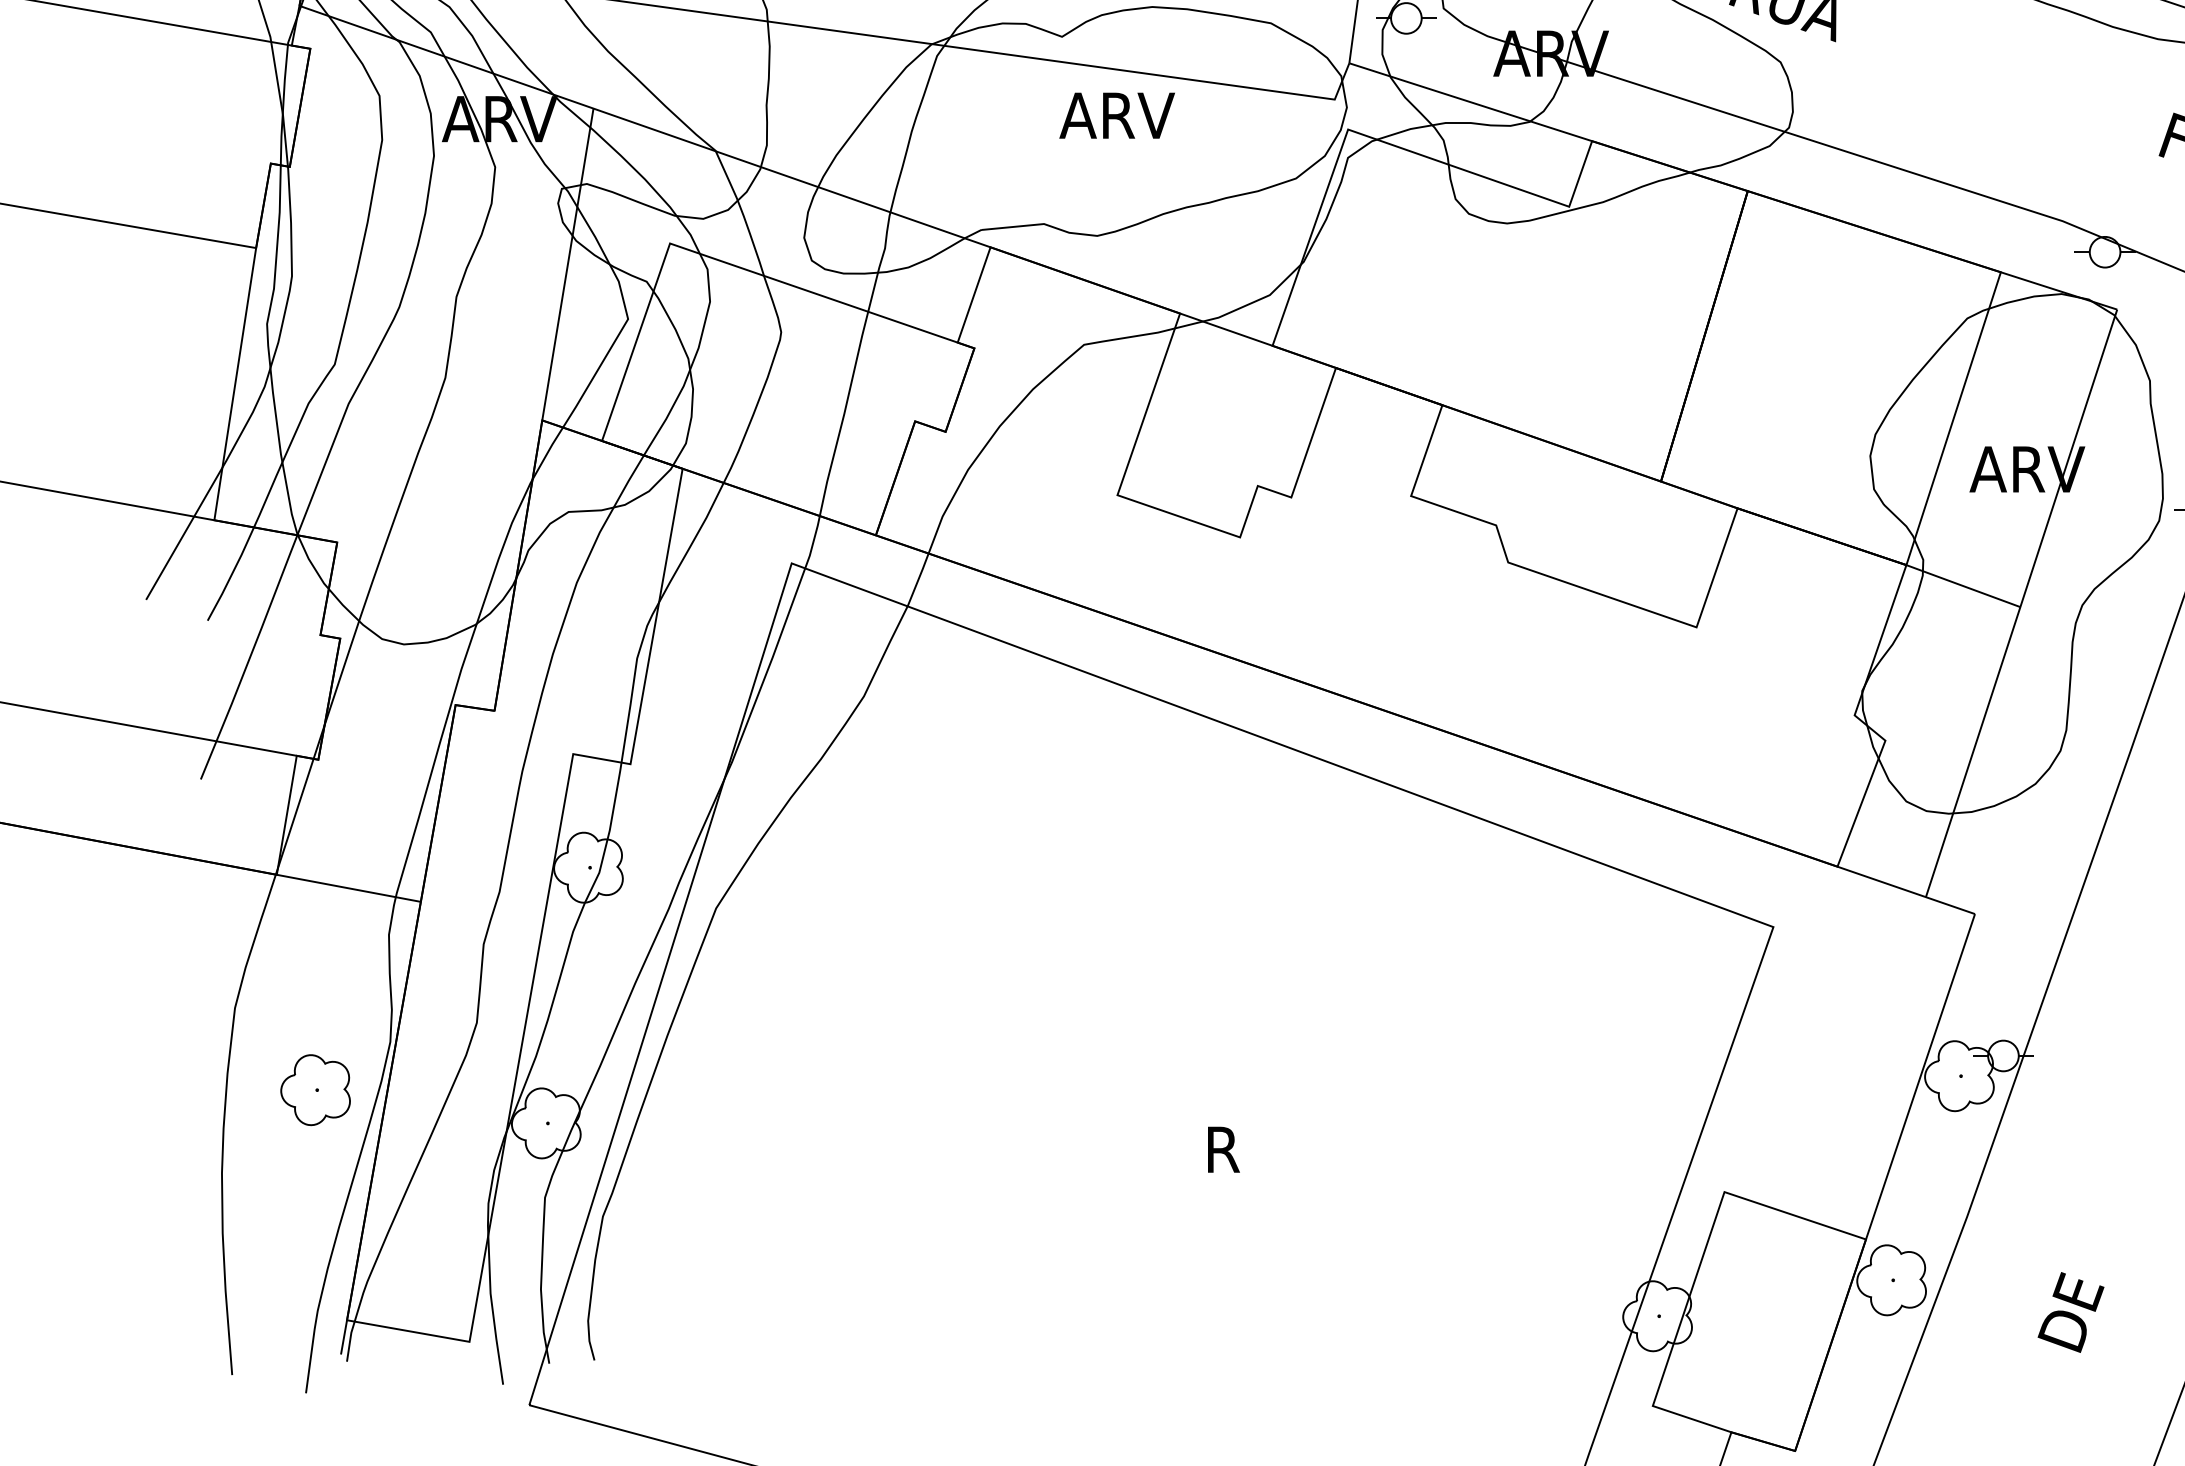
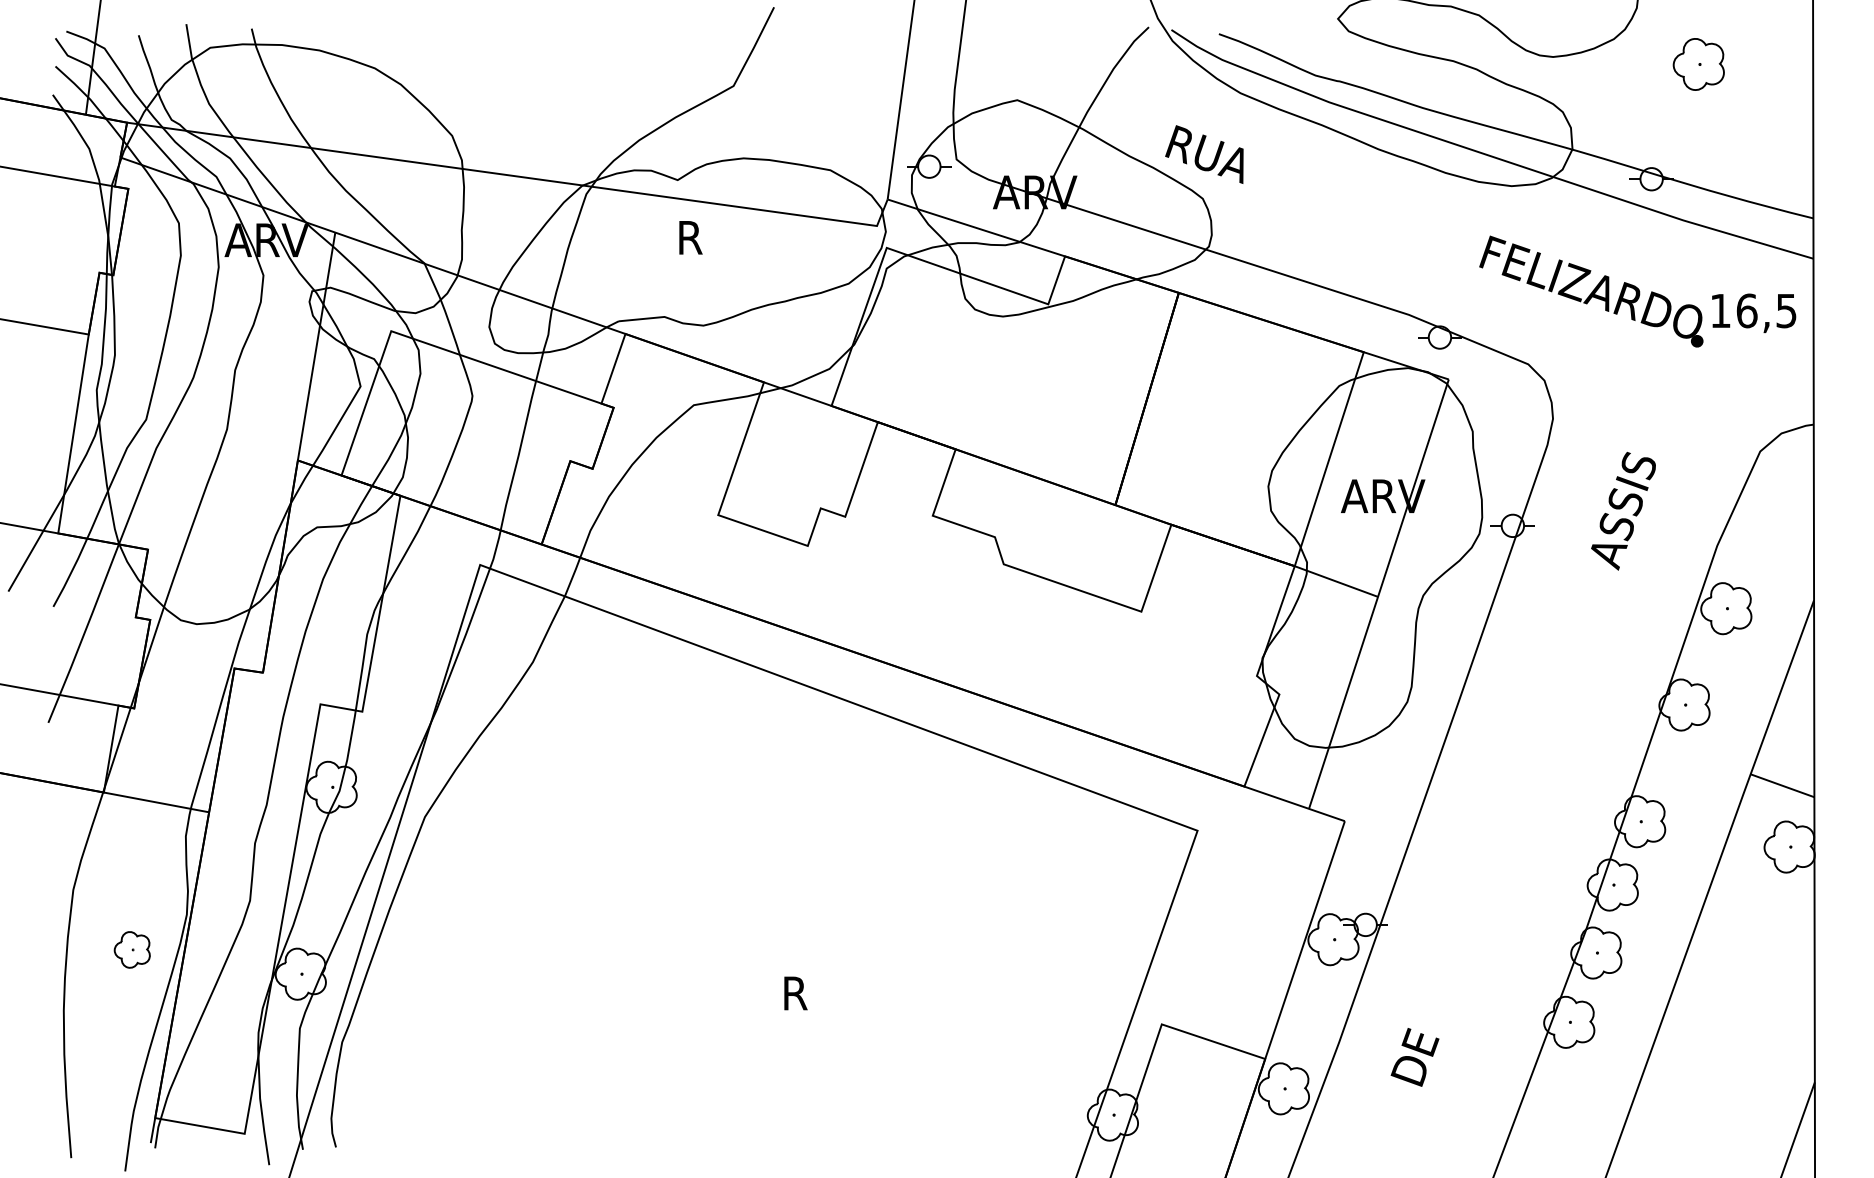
text: (1116, 115) -> (717, 237), ARV -> R
part: (315, 1089) -> (132, 949), size x0.7
text: (2070, 1312) -> (1414, 1057), moved

